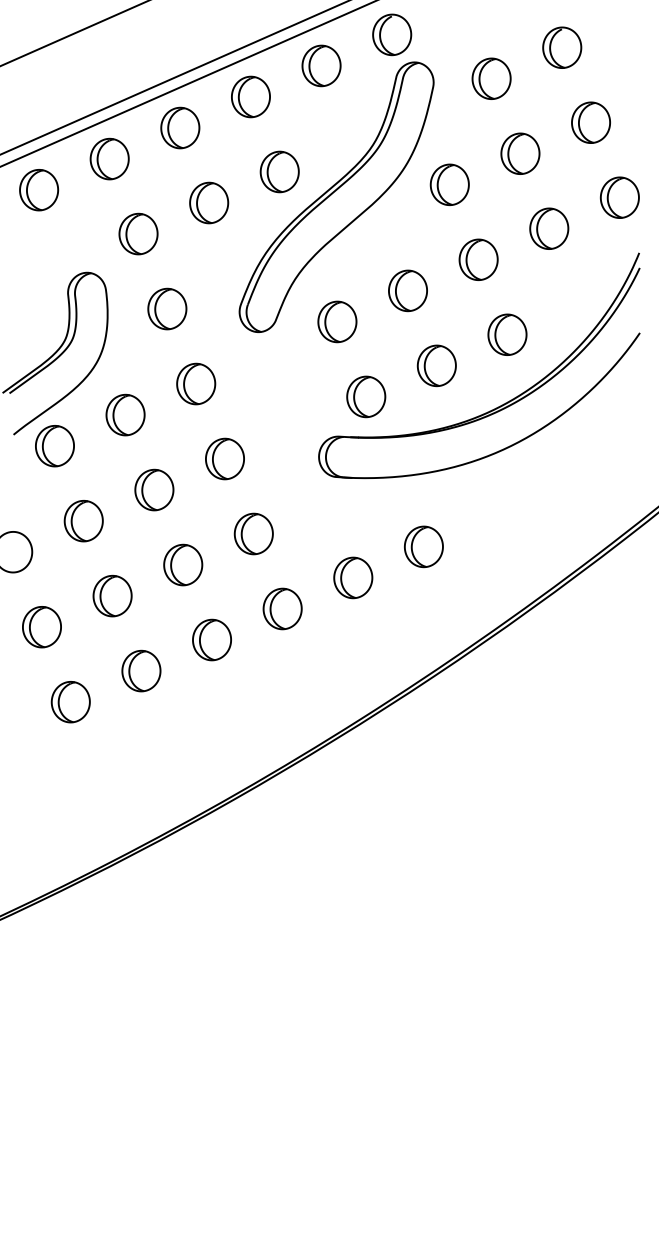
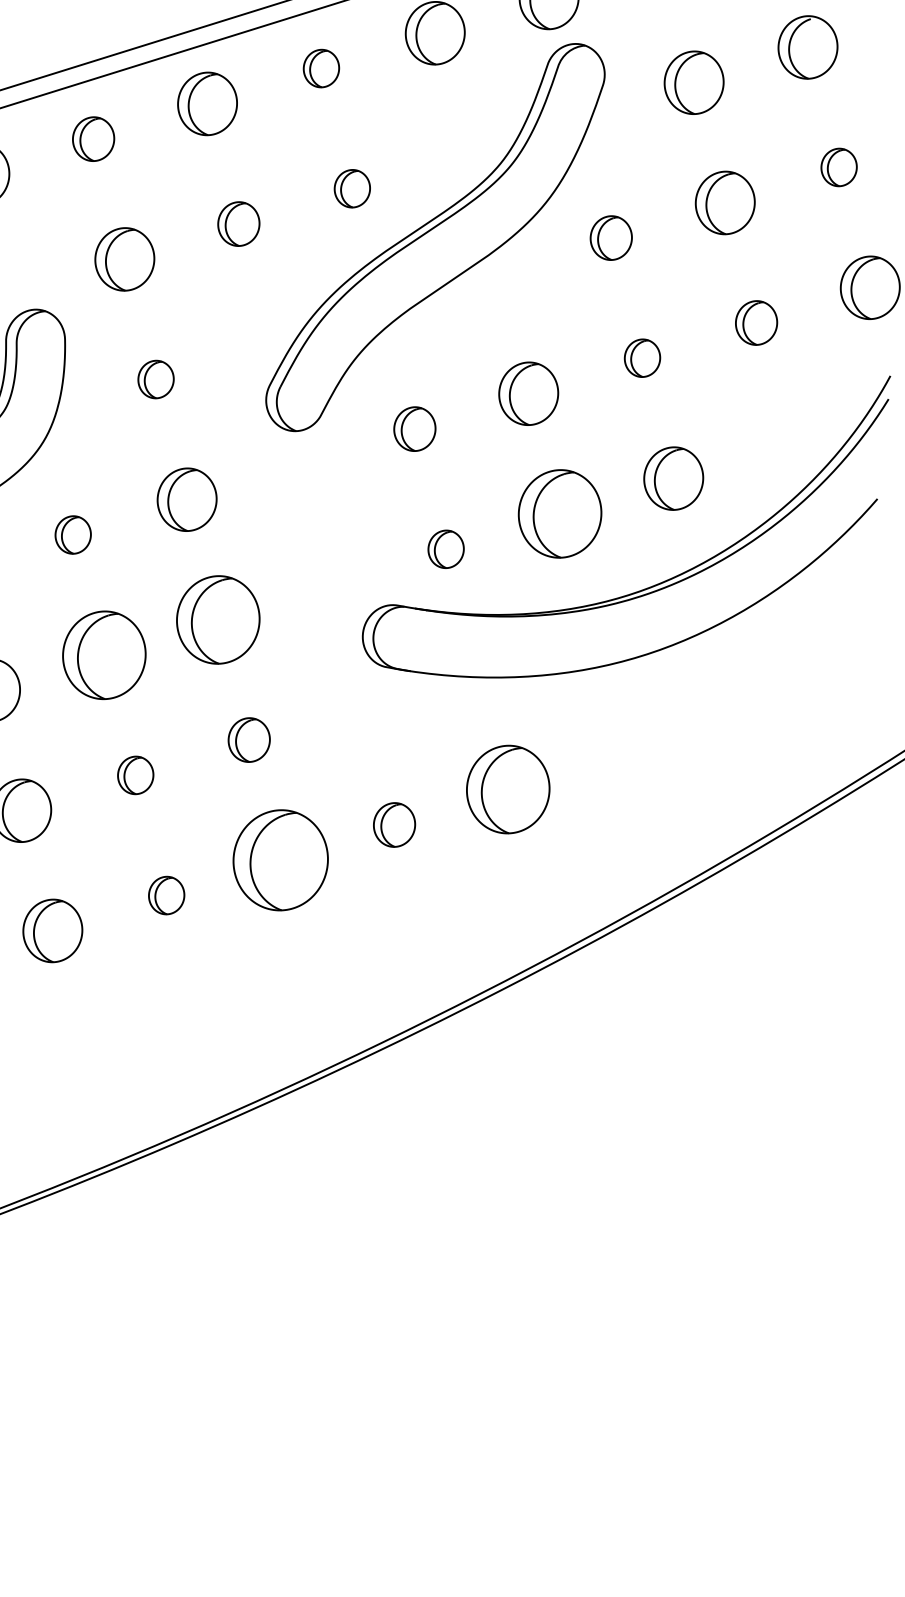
part: (250, 96) -> (320, 67), size x0.6
part: (590, 122) -> (838, 167), size x0.6
part: (109, 158) -> (93, 138), size x0.7
part: (279, 171) -> (352, 187), size x0.6
part: (449, 184) -> (610, 237), size x0.7
part: (209, 202) -> (239, 223), size x0.7
part: (549, 228) -> (756, 322), size x0.7
part: (478, 259) -> (642, 357), size x0.6
part: (167, 308) -> (156, 378), size x0.6
part: (337, 321) -> (415, 428), size x0.7
part: (436, 365) -> (559, 513), size x1.4
part: (366, 396) -> (446, 548), size x0.6
part: (125, 414) -> (73, 534), size x0.6
part: (224, 458) -> (217, 619), size x1.4
part: (154, 489) -> (104, 654), size x1.4
part: (253, 533) -> (248, 739), size x0.7
part: (423, 546) -> (507, 788), size x1.4
part: (183, 564) -> (136, 774), size x0.6
part: (353, 577) -> (394, 824), size x0.7
part: (282, 608) -> (280, 859), size x1.6
part: (211, 639) -> (165, 894), size x0.6

